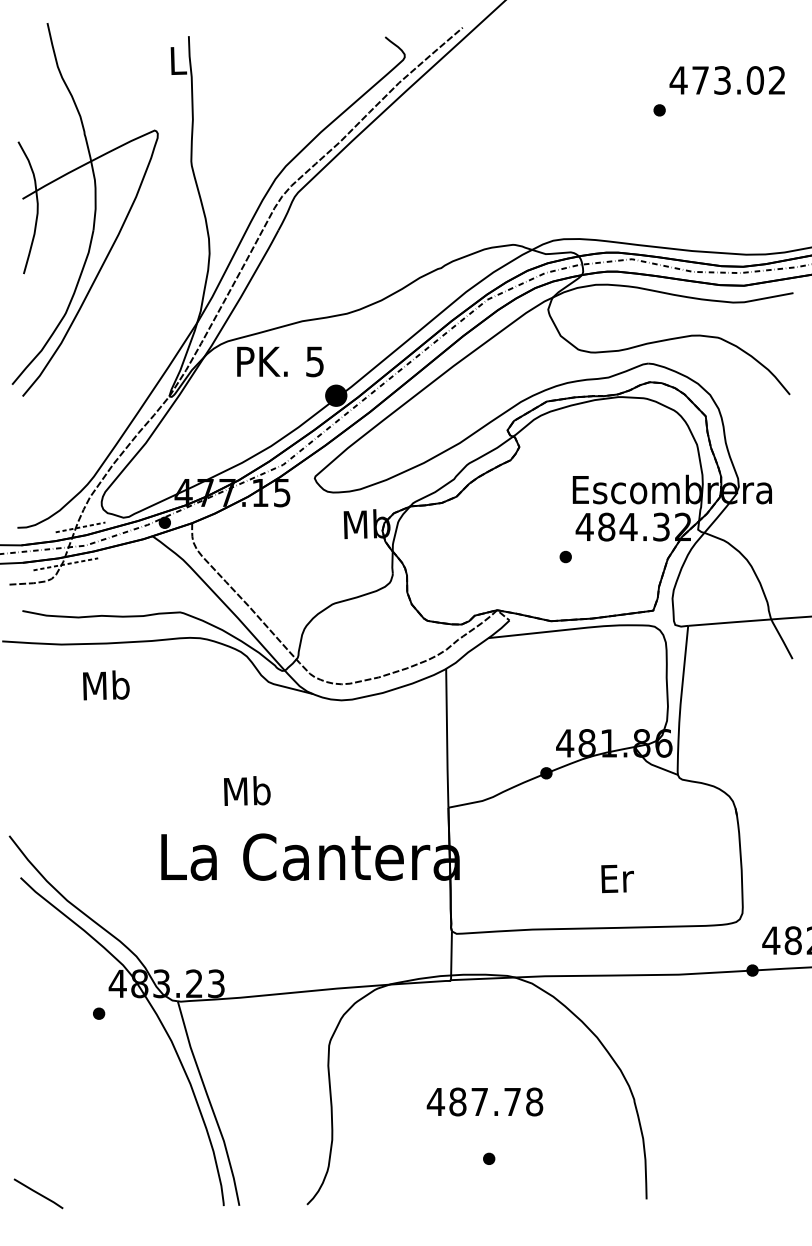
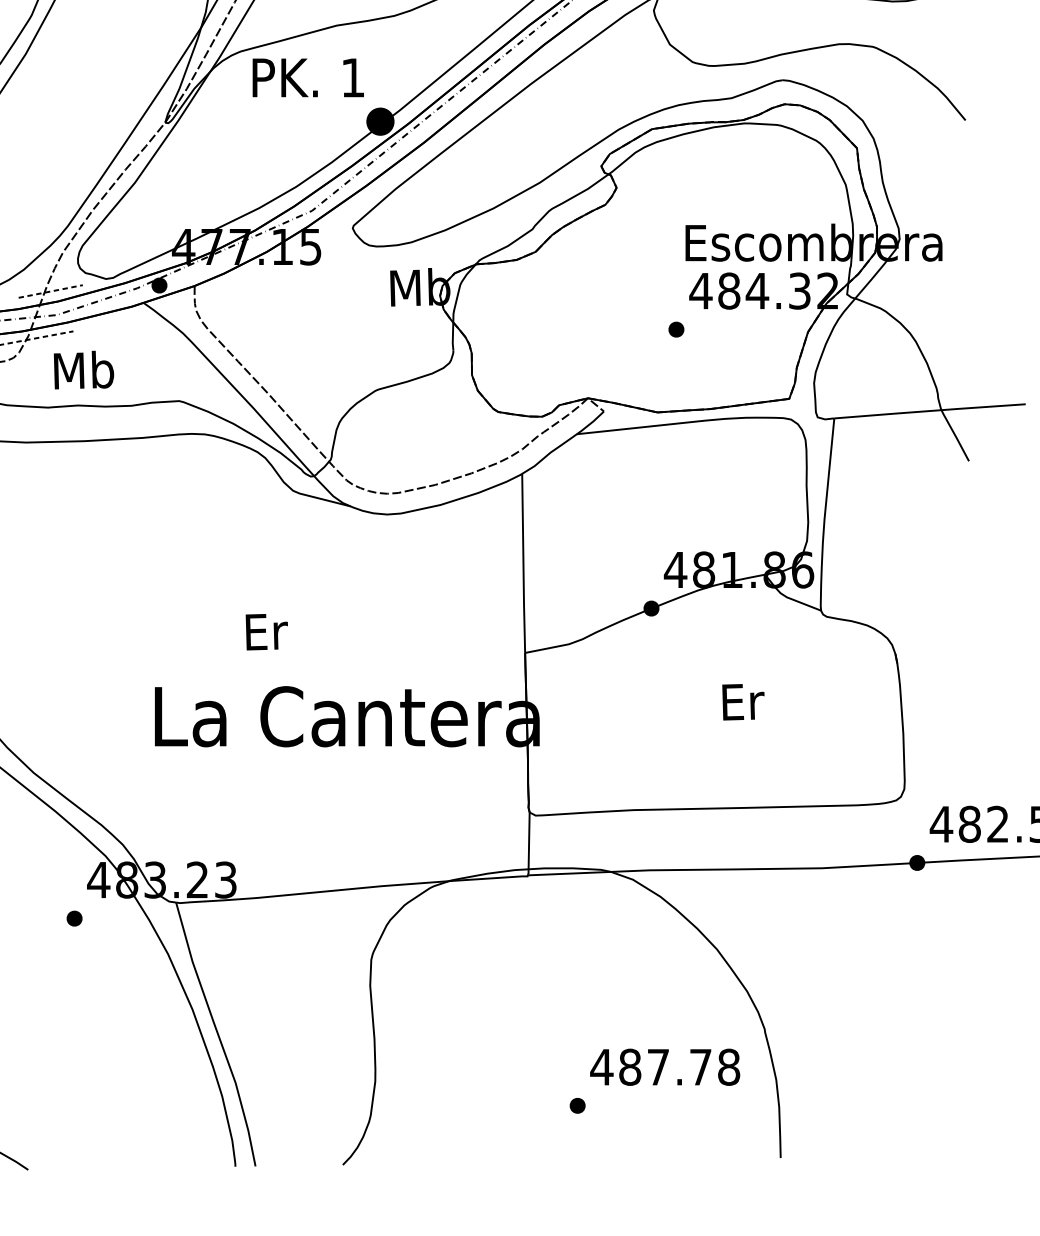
text: (314, 361) -> (352, 77), 5 -> 1
text: (106, 685) -> (84, 370), moved
text: (247, 790) -> (266, 630), Mb -> Er
text: (617, 878) -> (743, 701), moved
text: (484, 1101) -> (664, 1066), moved

